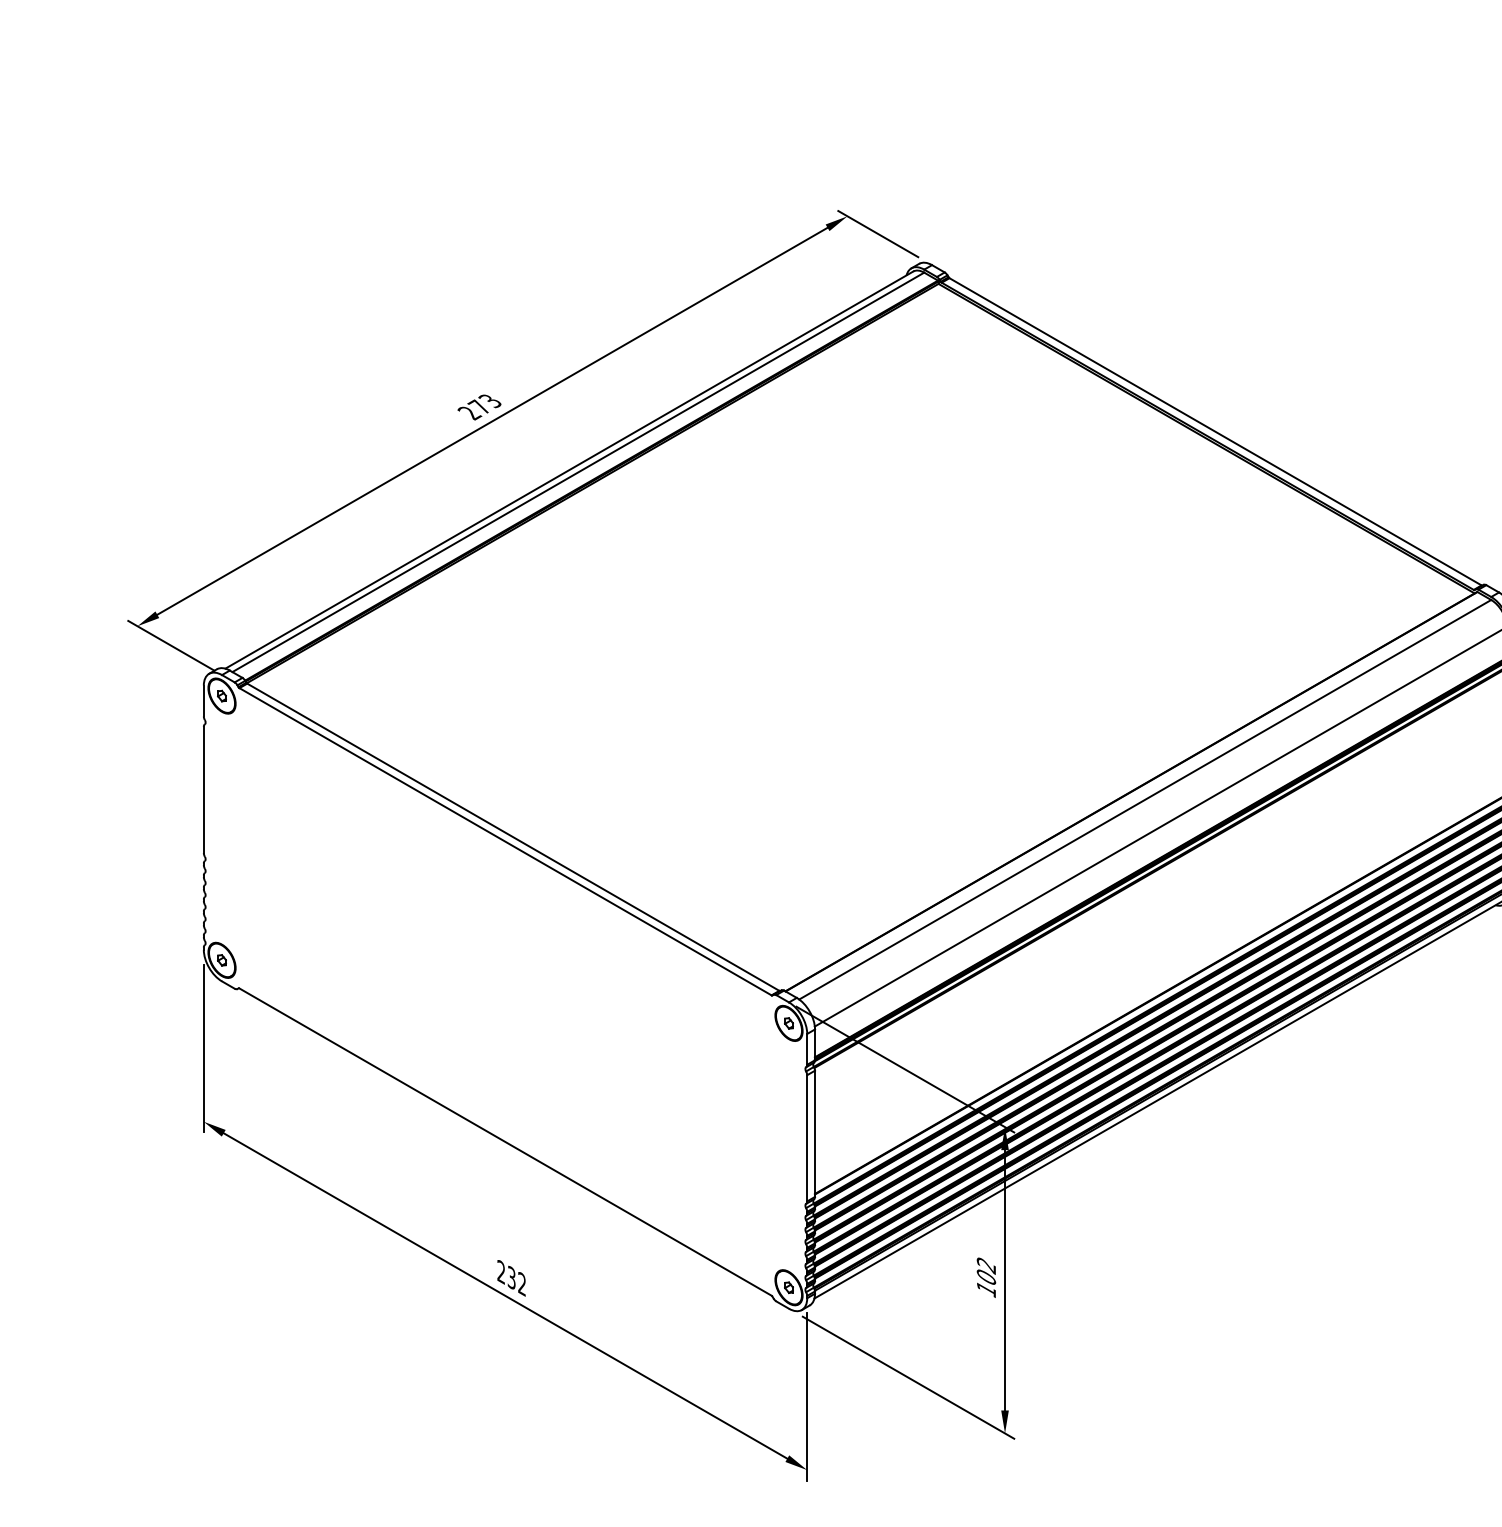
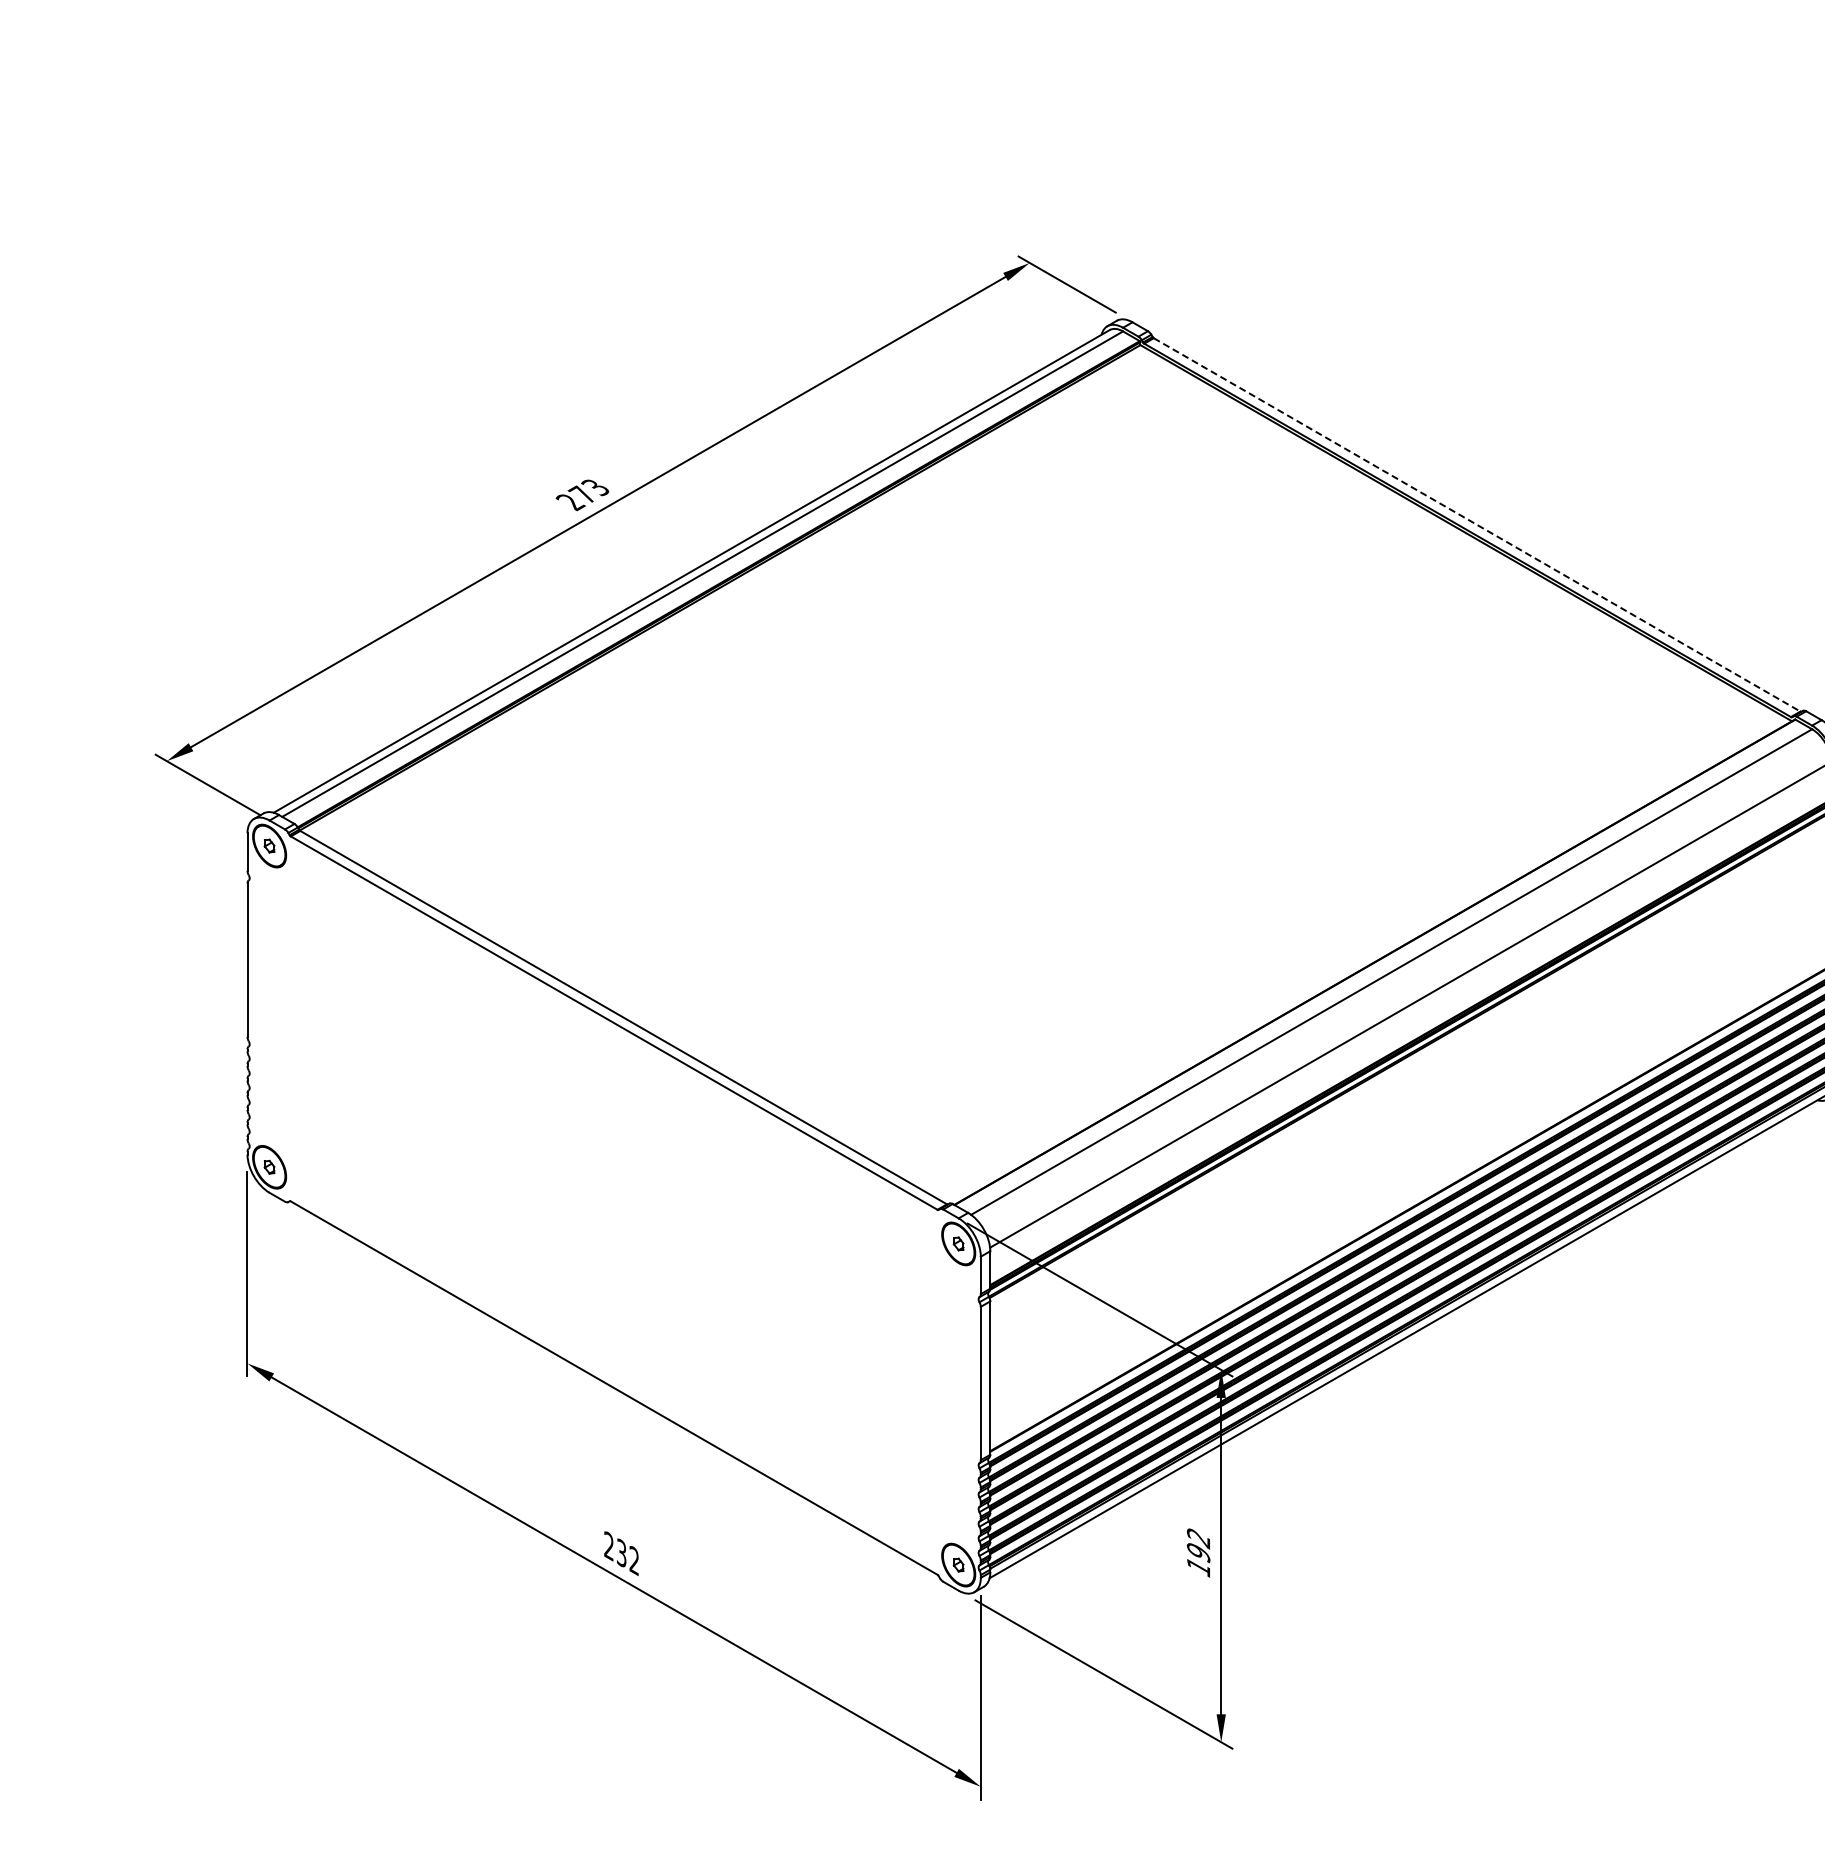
line: (1215, 432) -> (1477, 525), solid -> dashed
text: (986, 1278) -> (1198, 1553), 102 -> 192

